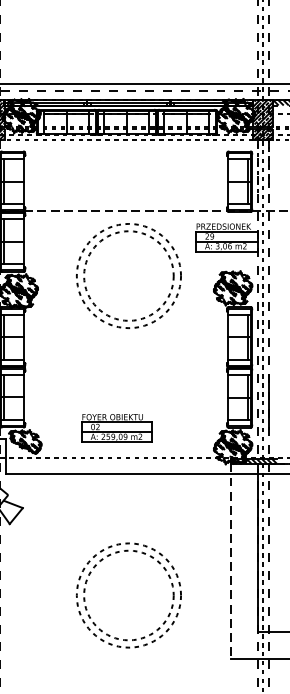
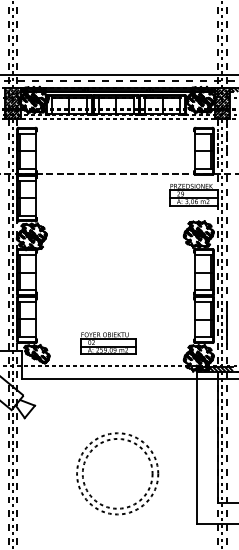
part: (133, 233) -> (121, 191), removed
line: (231, 561) -> (197, 447), dashed -> solid

